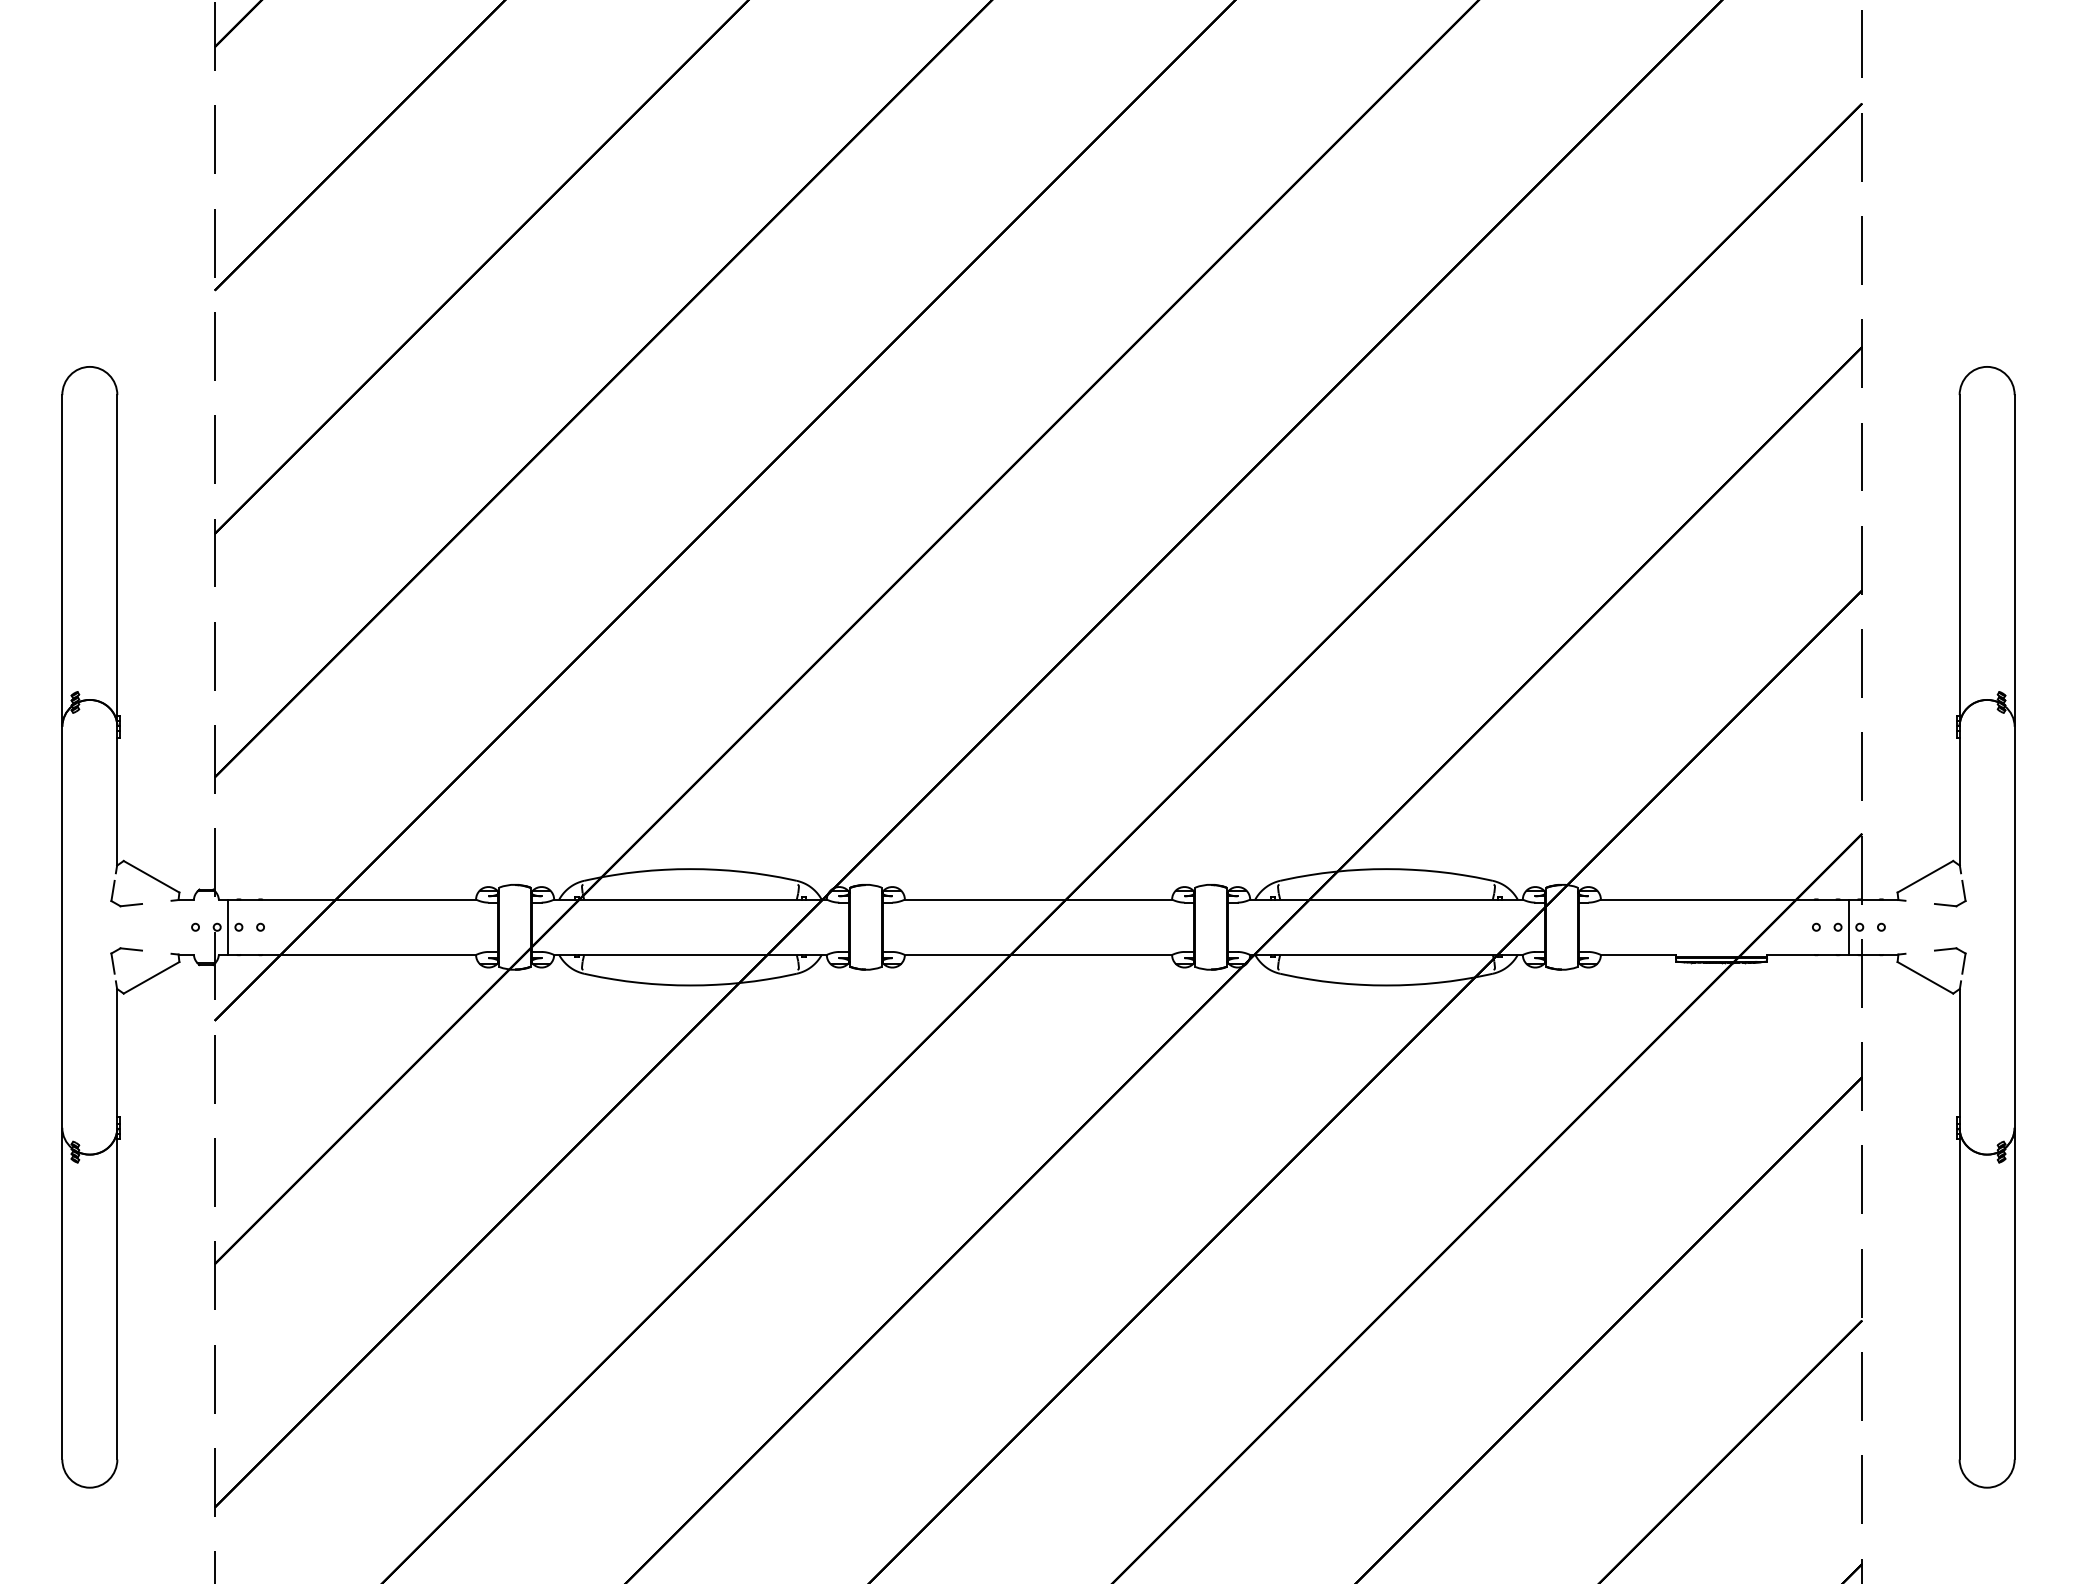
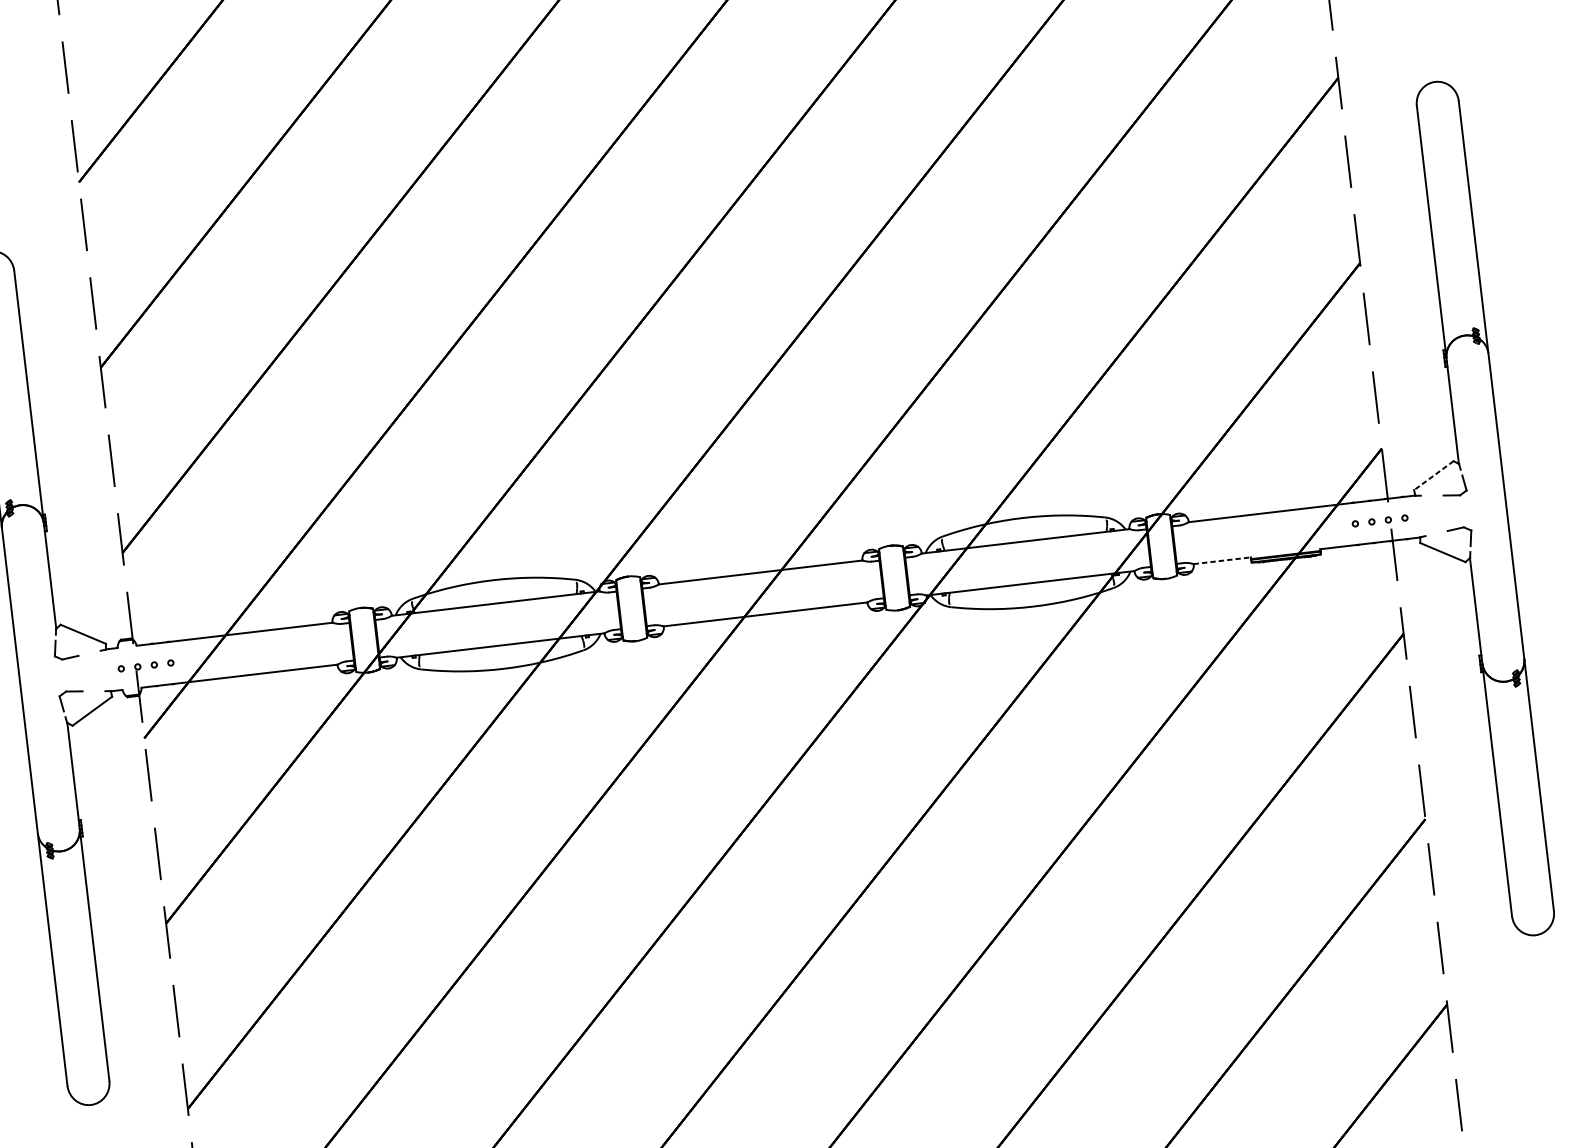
line: (1925, 876) -> (1433, 475), solid -> dashed
line: (228, 926) -> (146, 665), removed
line: (1848, 926) -> (1379, 520), removed
line: (1638, 954) -> (1222, 560), solid -> dashed

